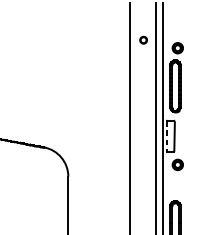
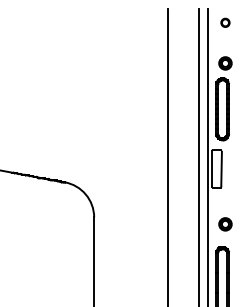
part: (143, 39) -> (225, 22), moved
line: (167, 135) -> (212, 168), dashed -> solid
part: (177, 165) -> (225, 224), moved

